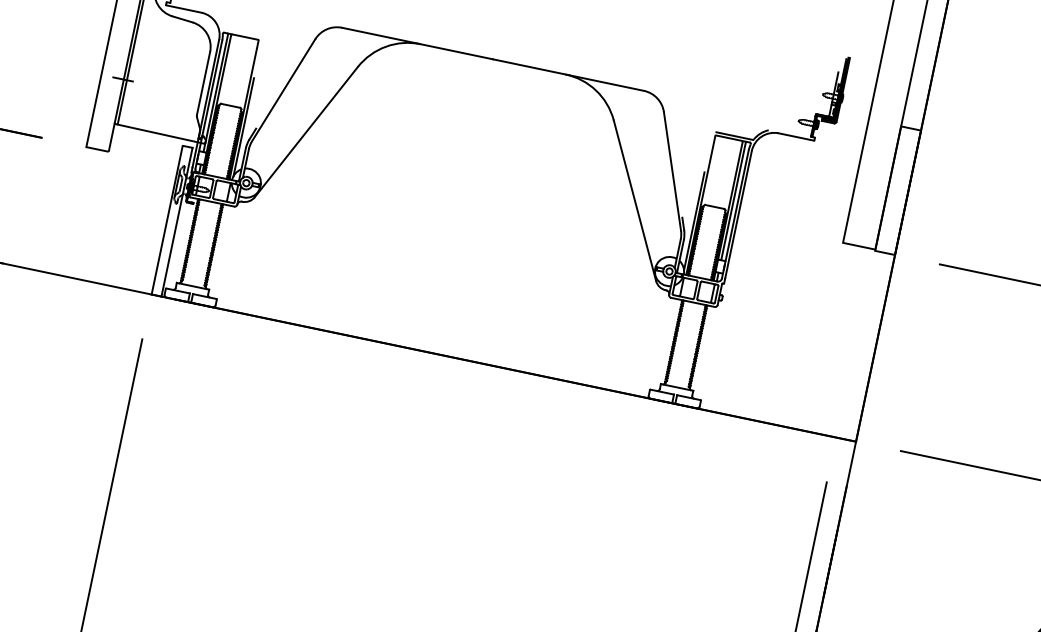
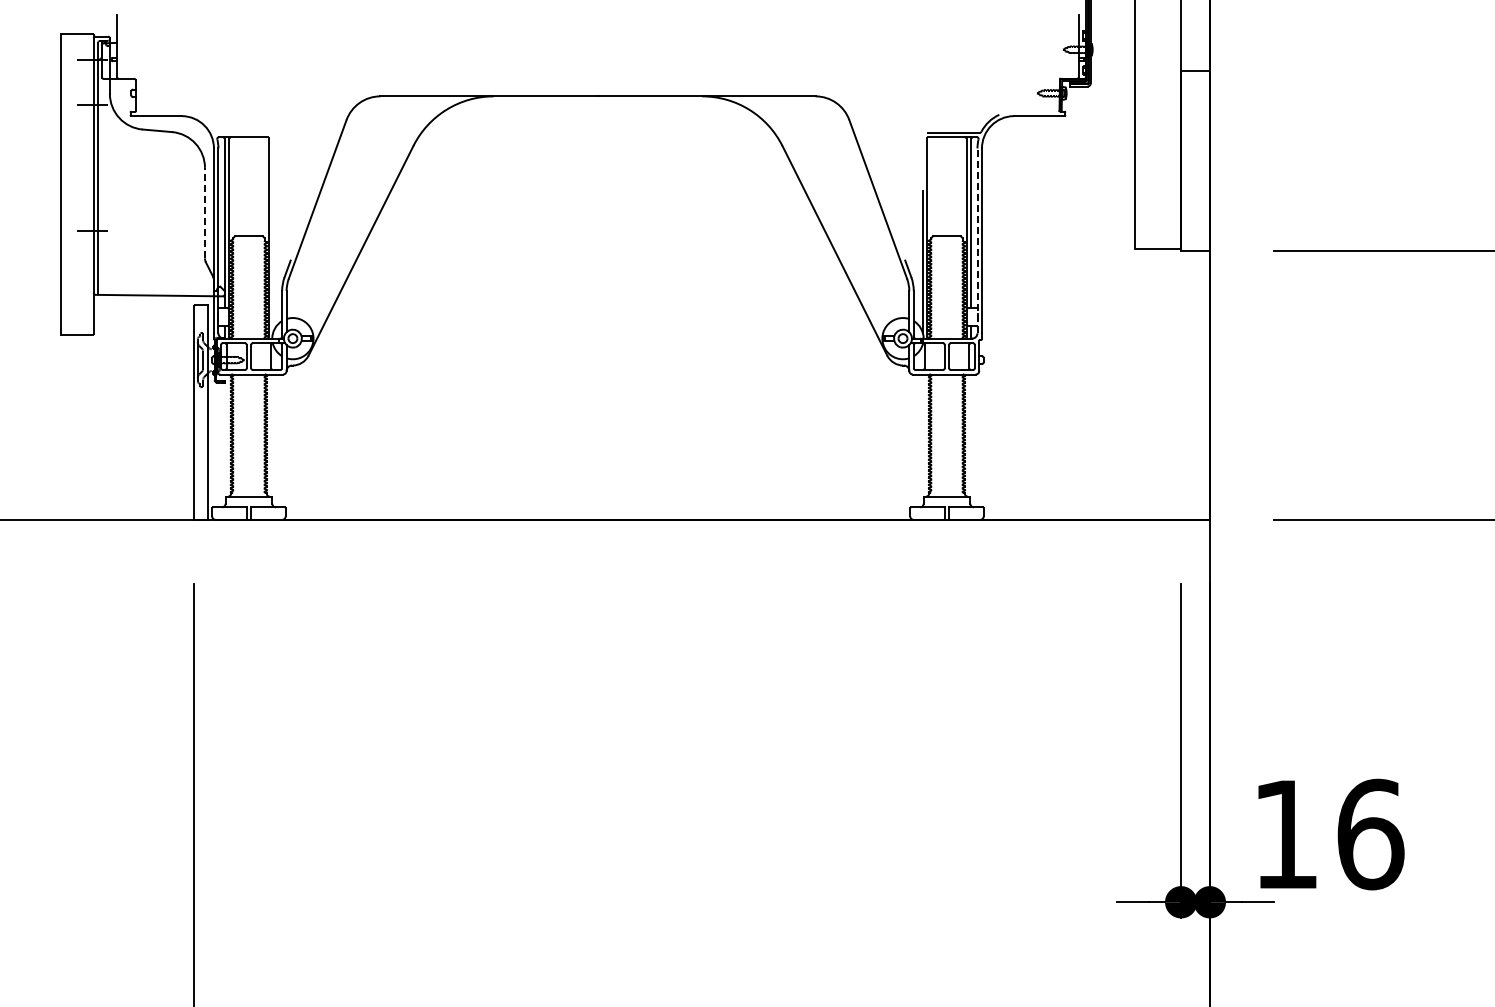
line: (203, 82) -> (204, 212), solid -> dashed
line: (244, 126) -> (273, 261), removed
line: (735, 214) -> (977, 240), solid -> dashed

